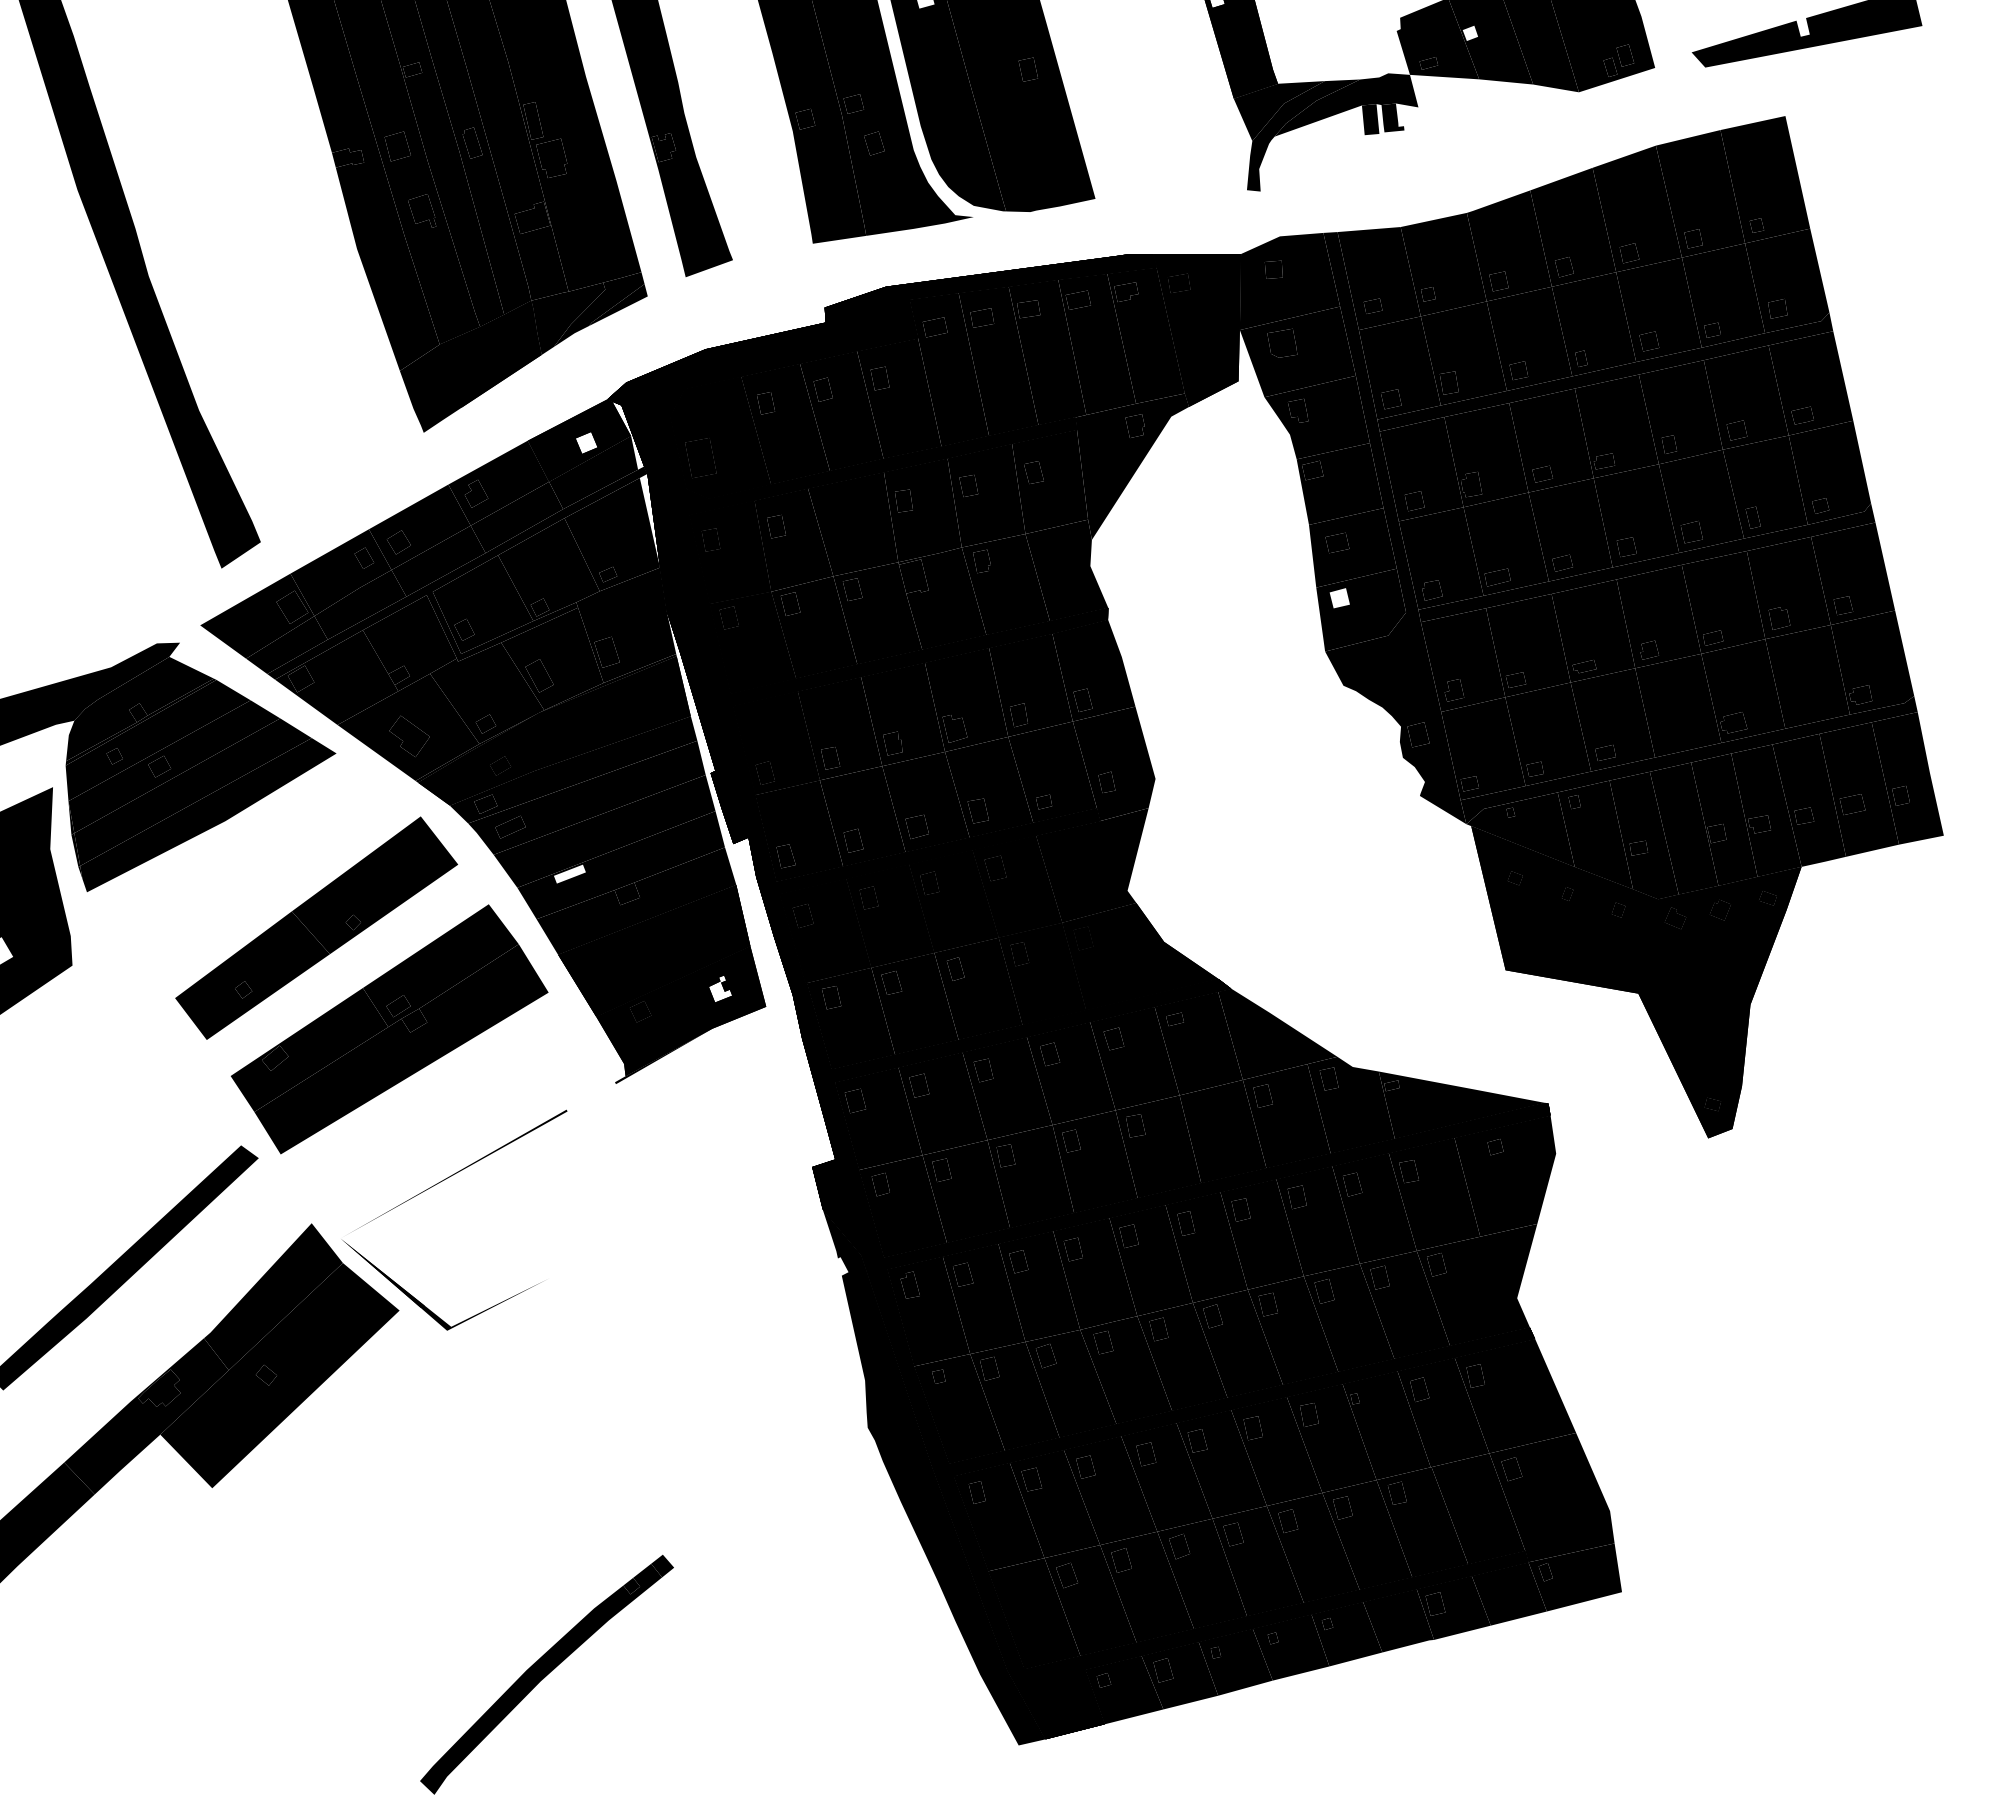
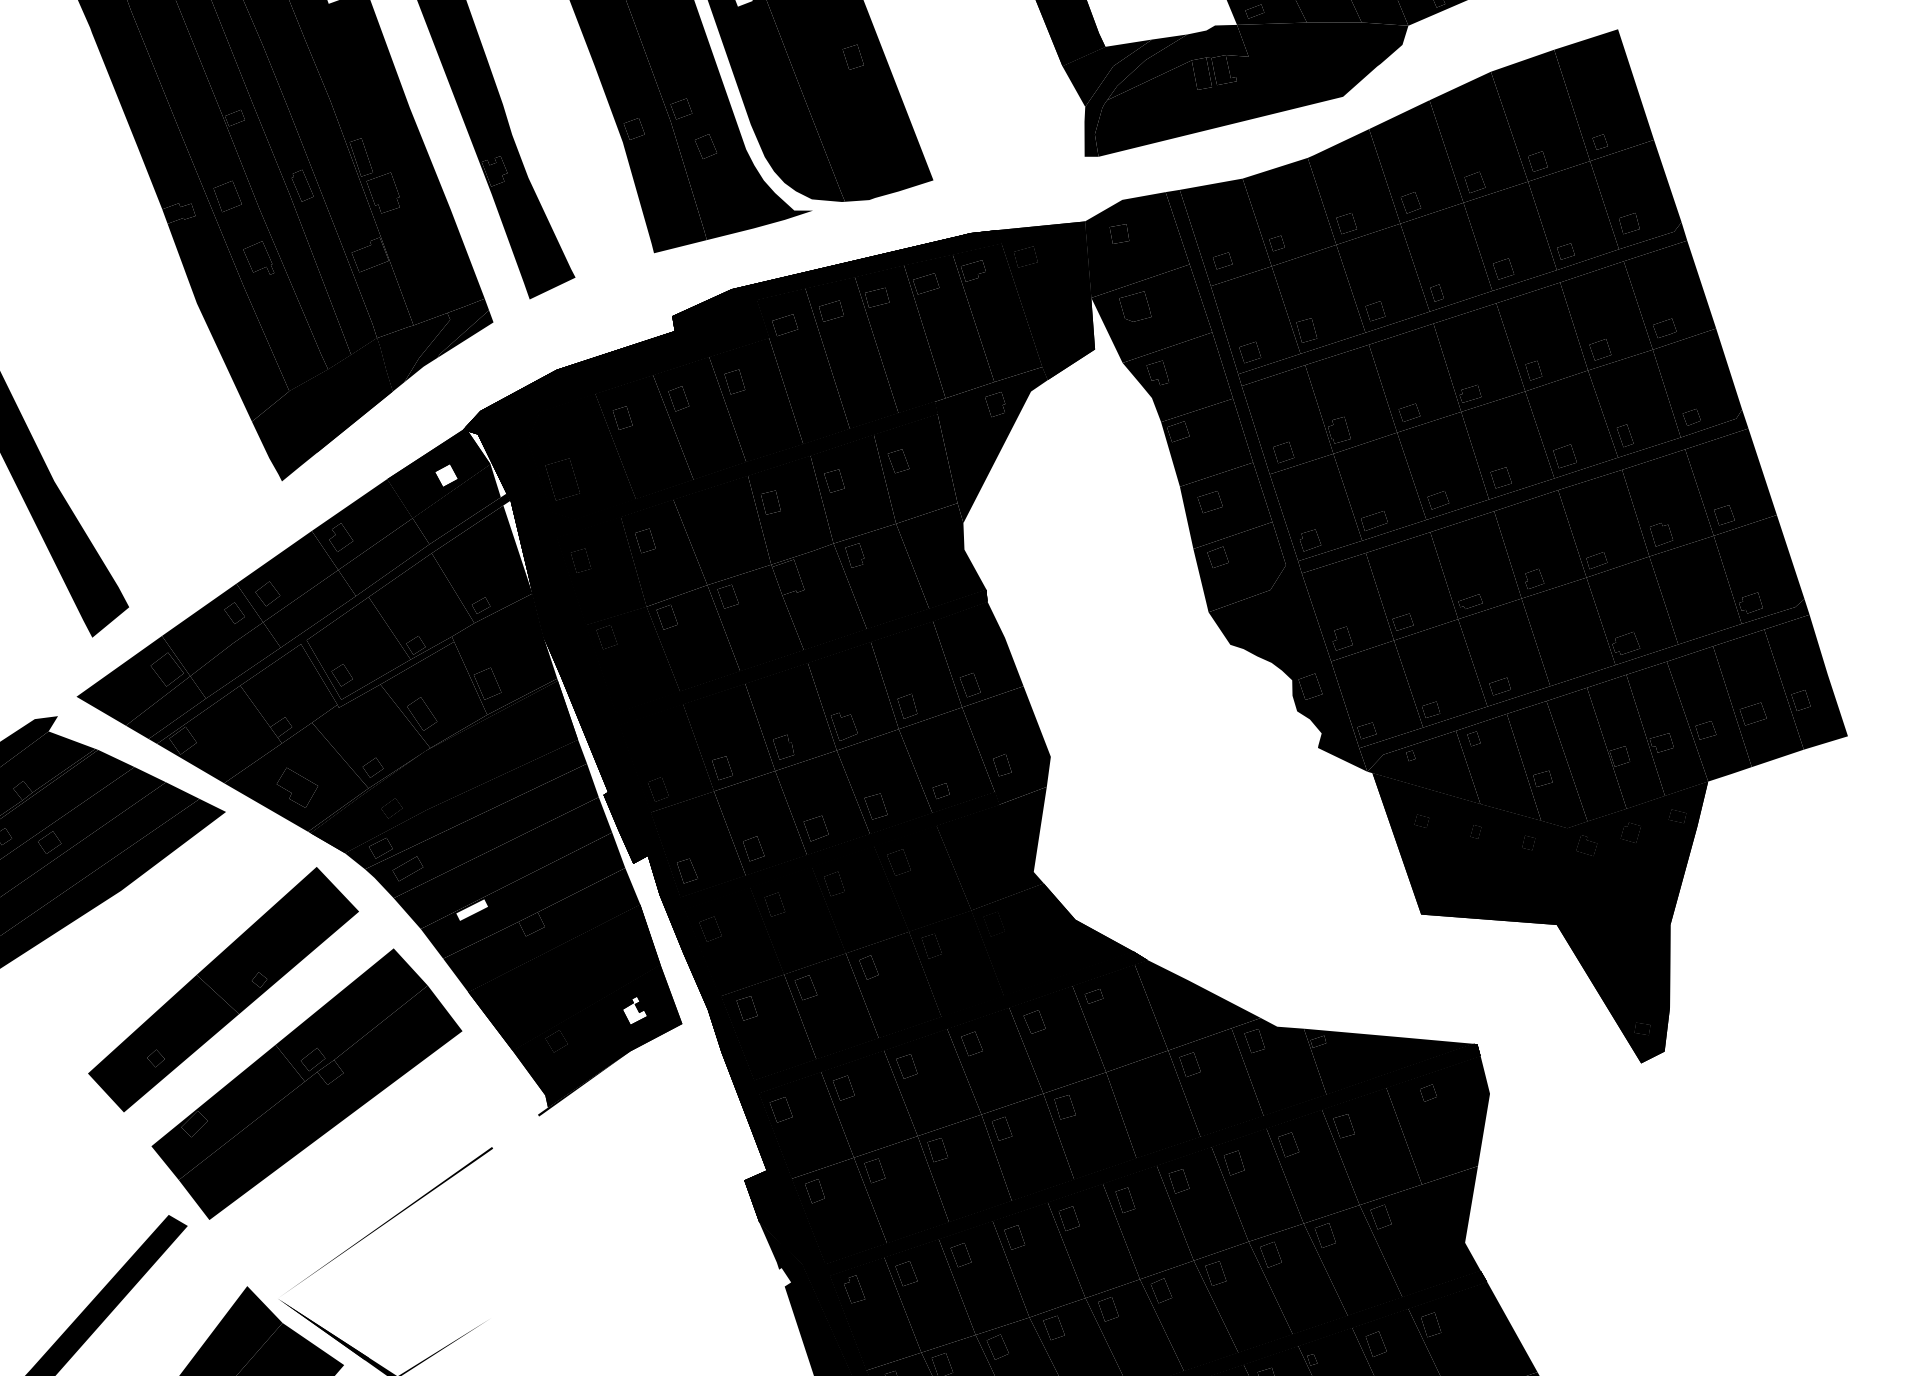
fill: (1418, 132) -> (1251, 81), added
fill: (1339, 598) -> (1217, 557), added

